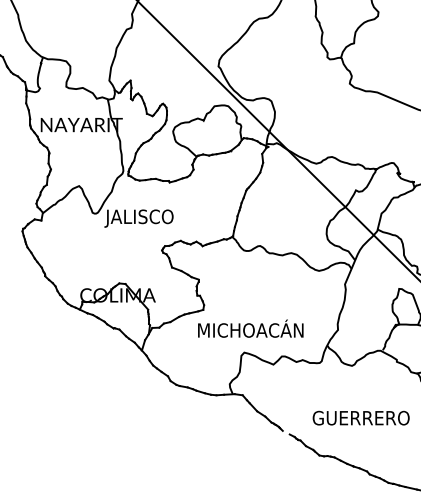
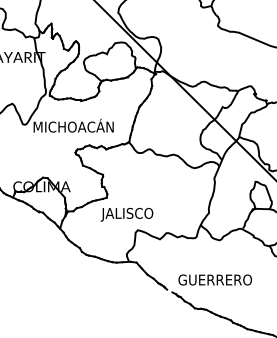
text: (158, 216) -> (72, 126), JALISCO -> MICHOACÁN
text: (249, 330) -> (141, 213), MICHOACÁN -> JALISCO
text: (360, 417) -> (214, 279), moved

